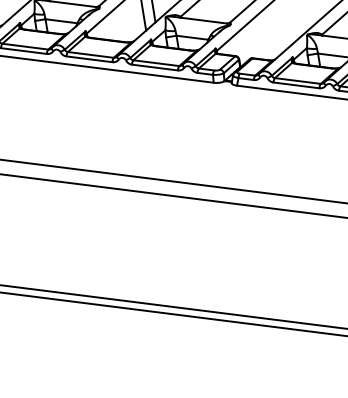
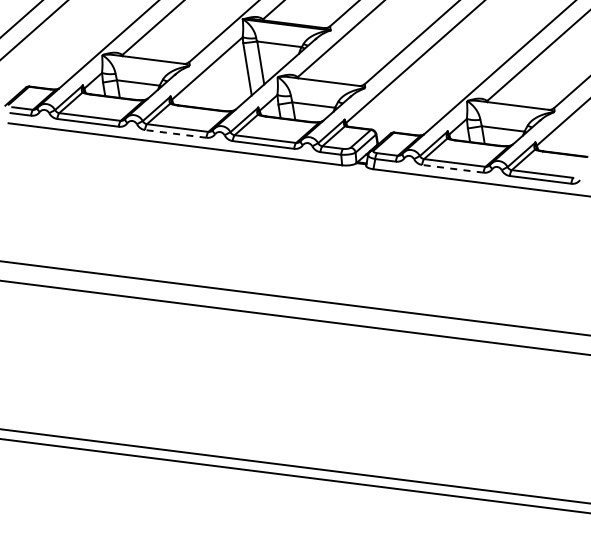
line: (89, 58) -> (175, 133), solid -> dashed
line: (296, 85) -> (453, 168), solid -> dashed

